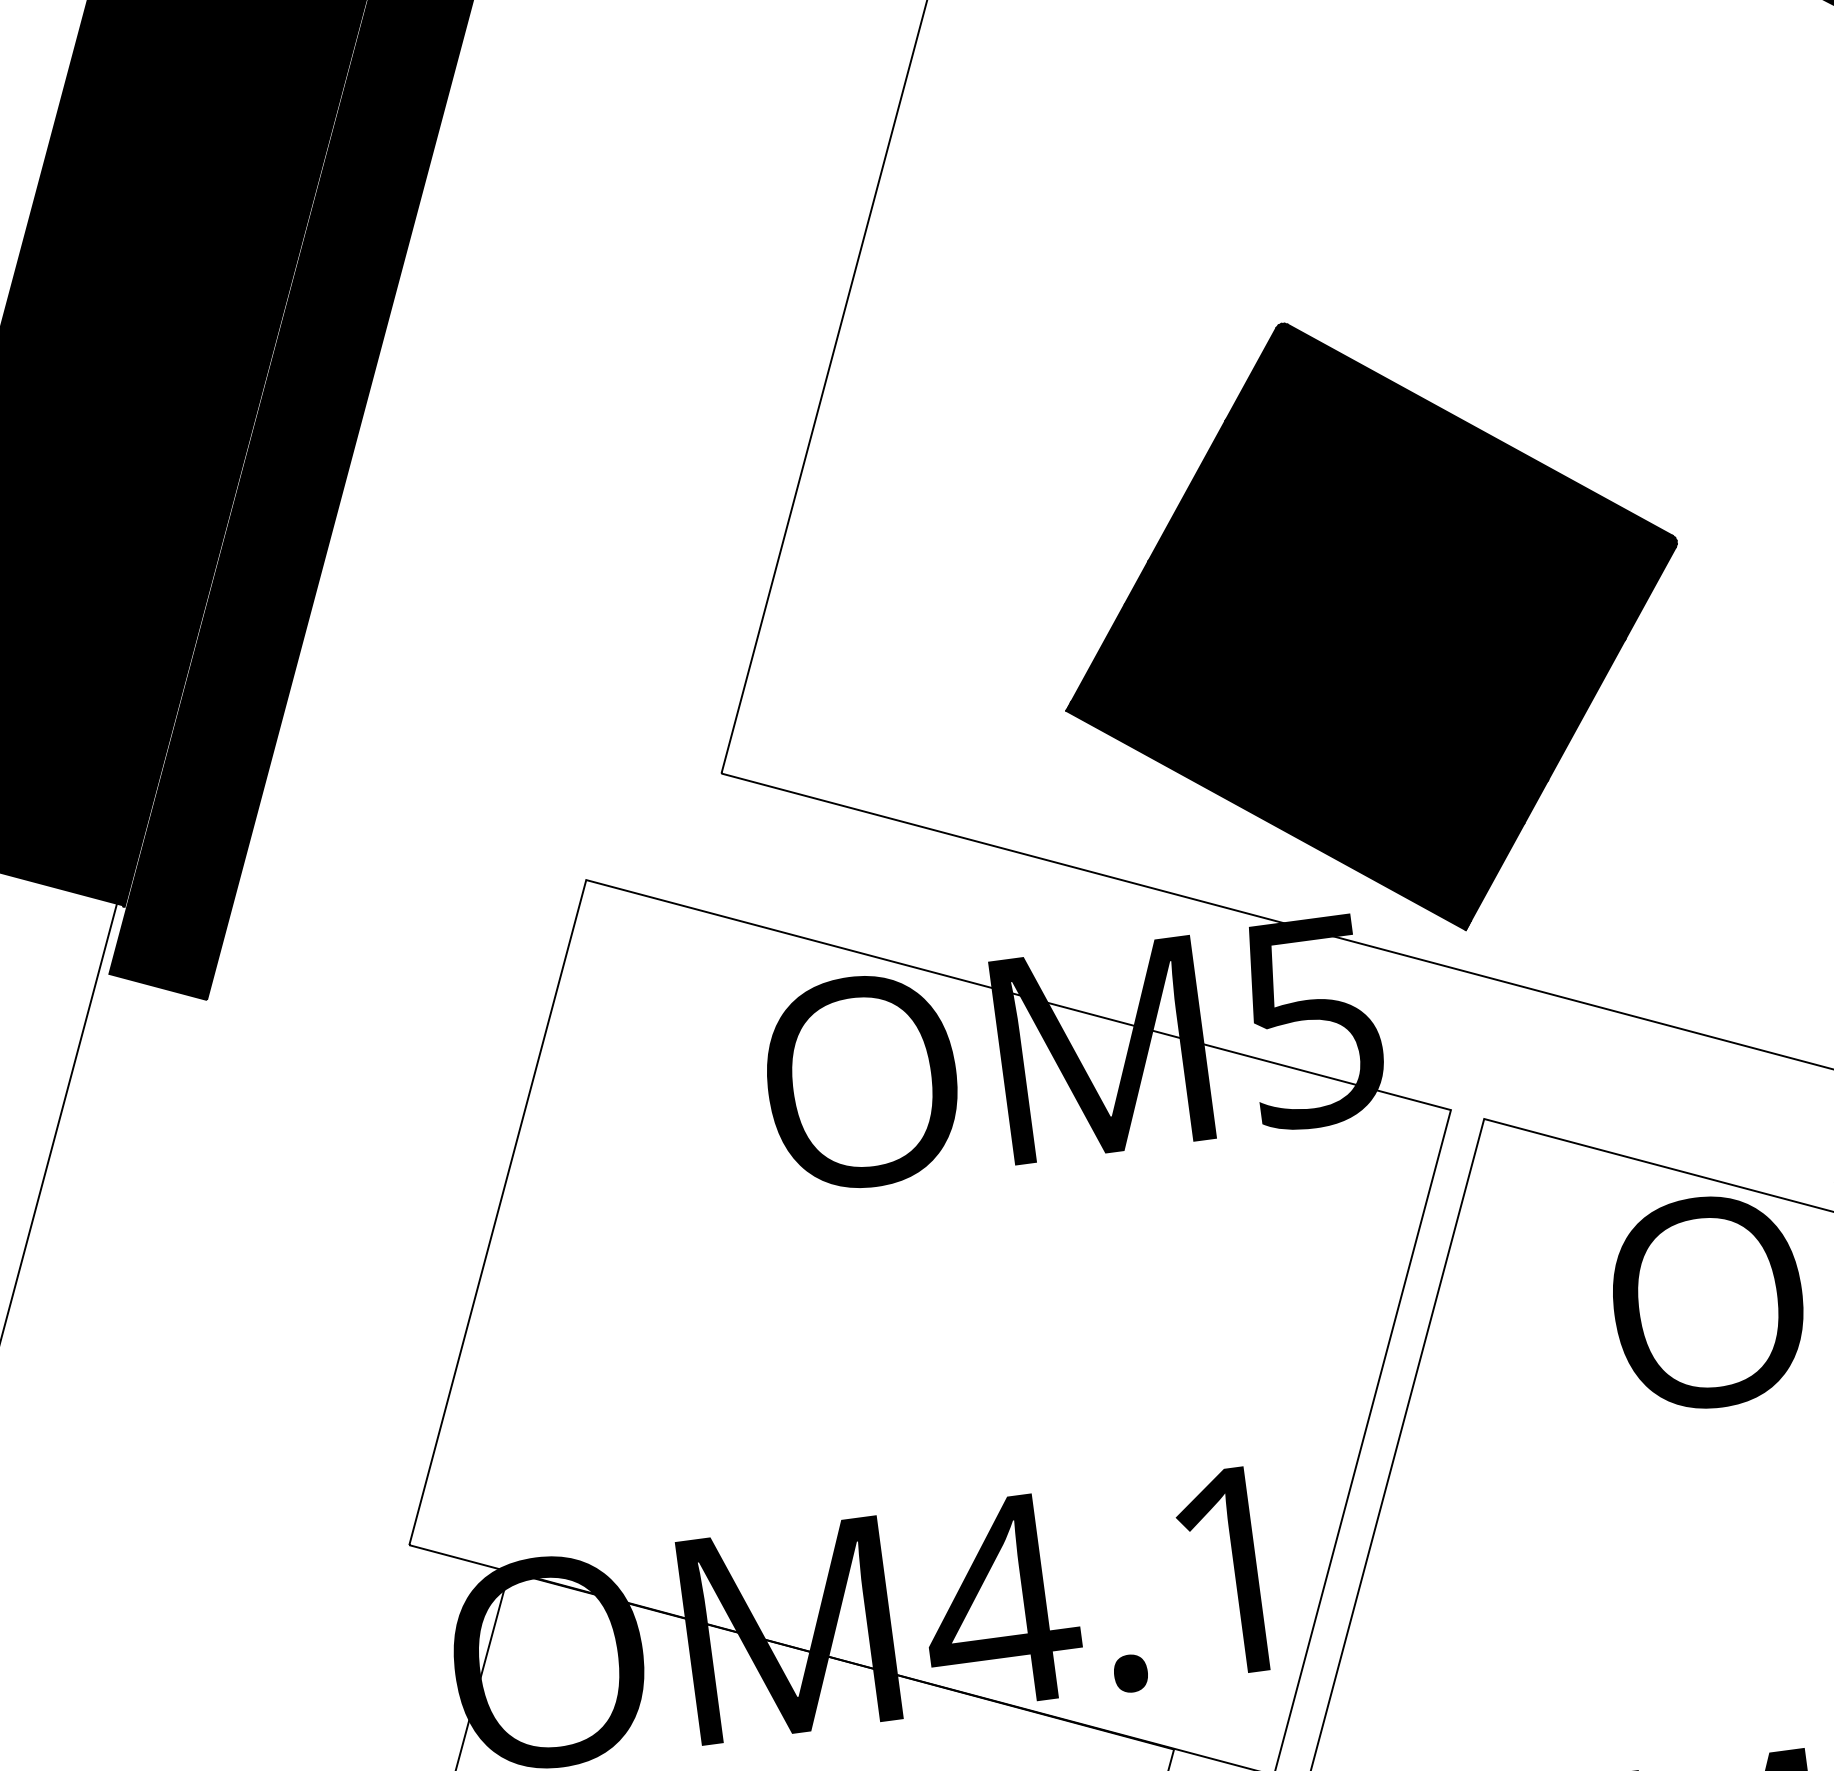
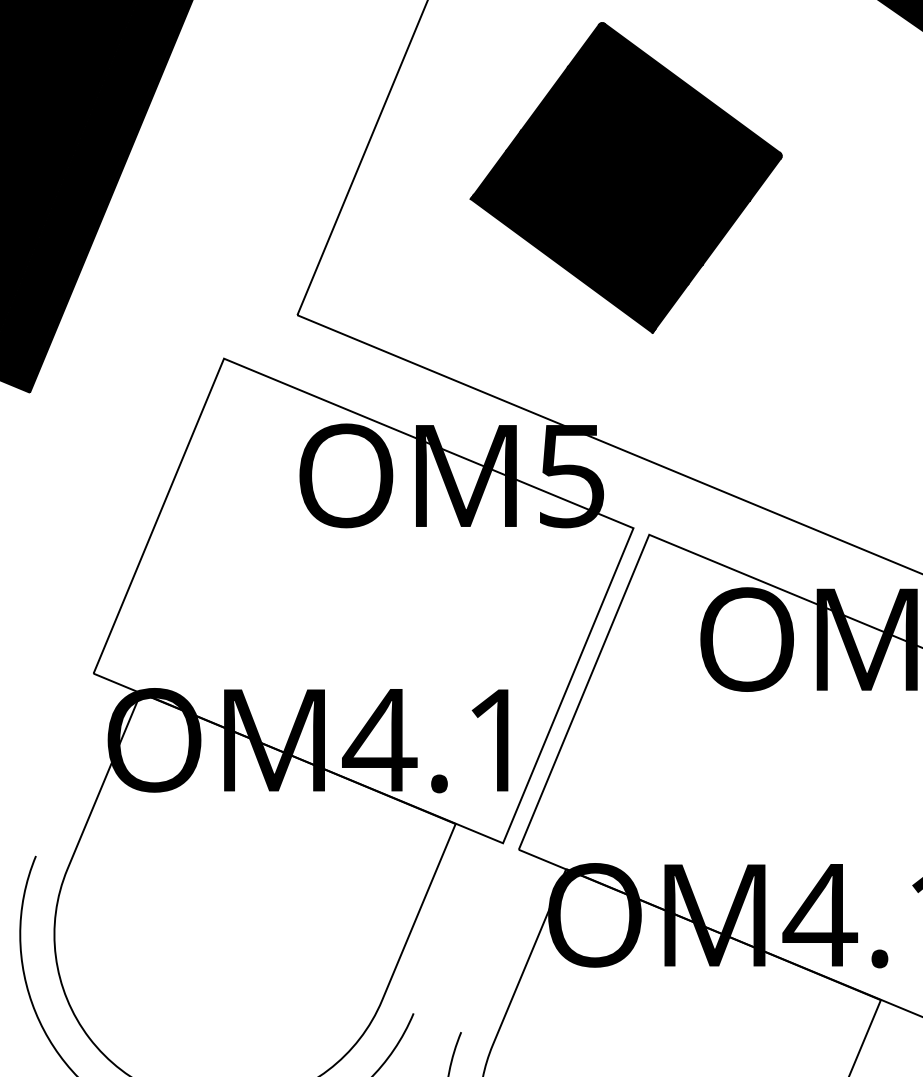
part: (1370, 626) -> (625, 177), moved

